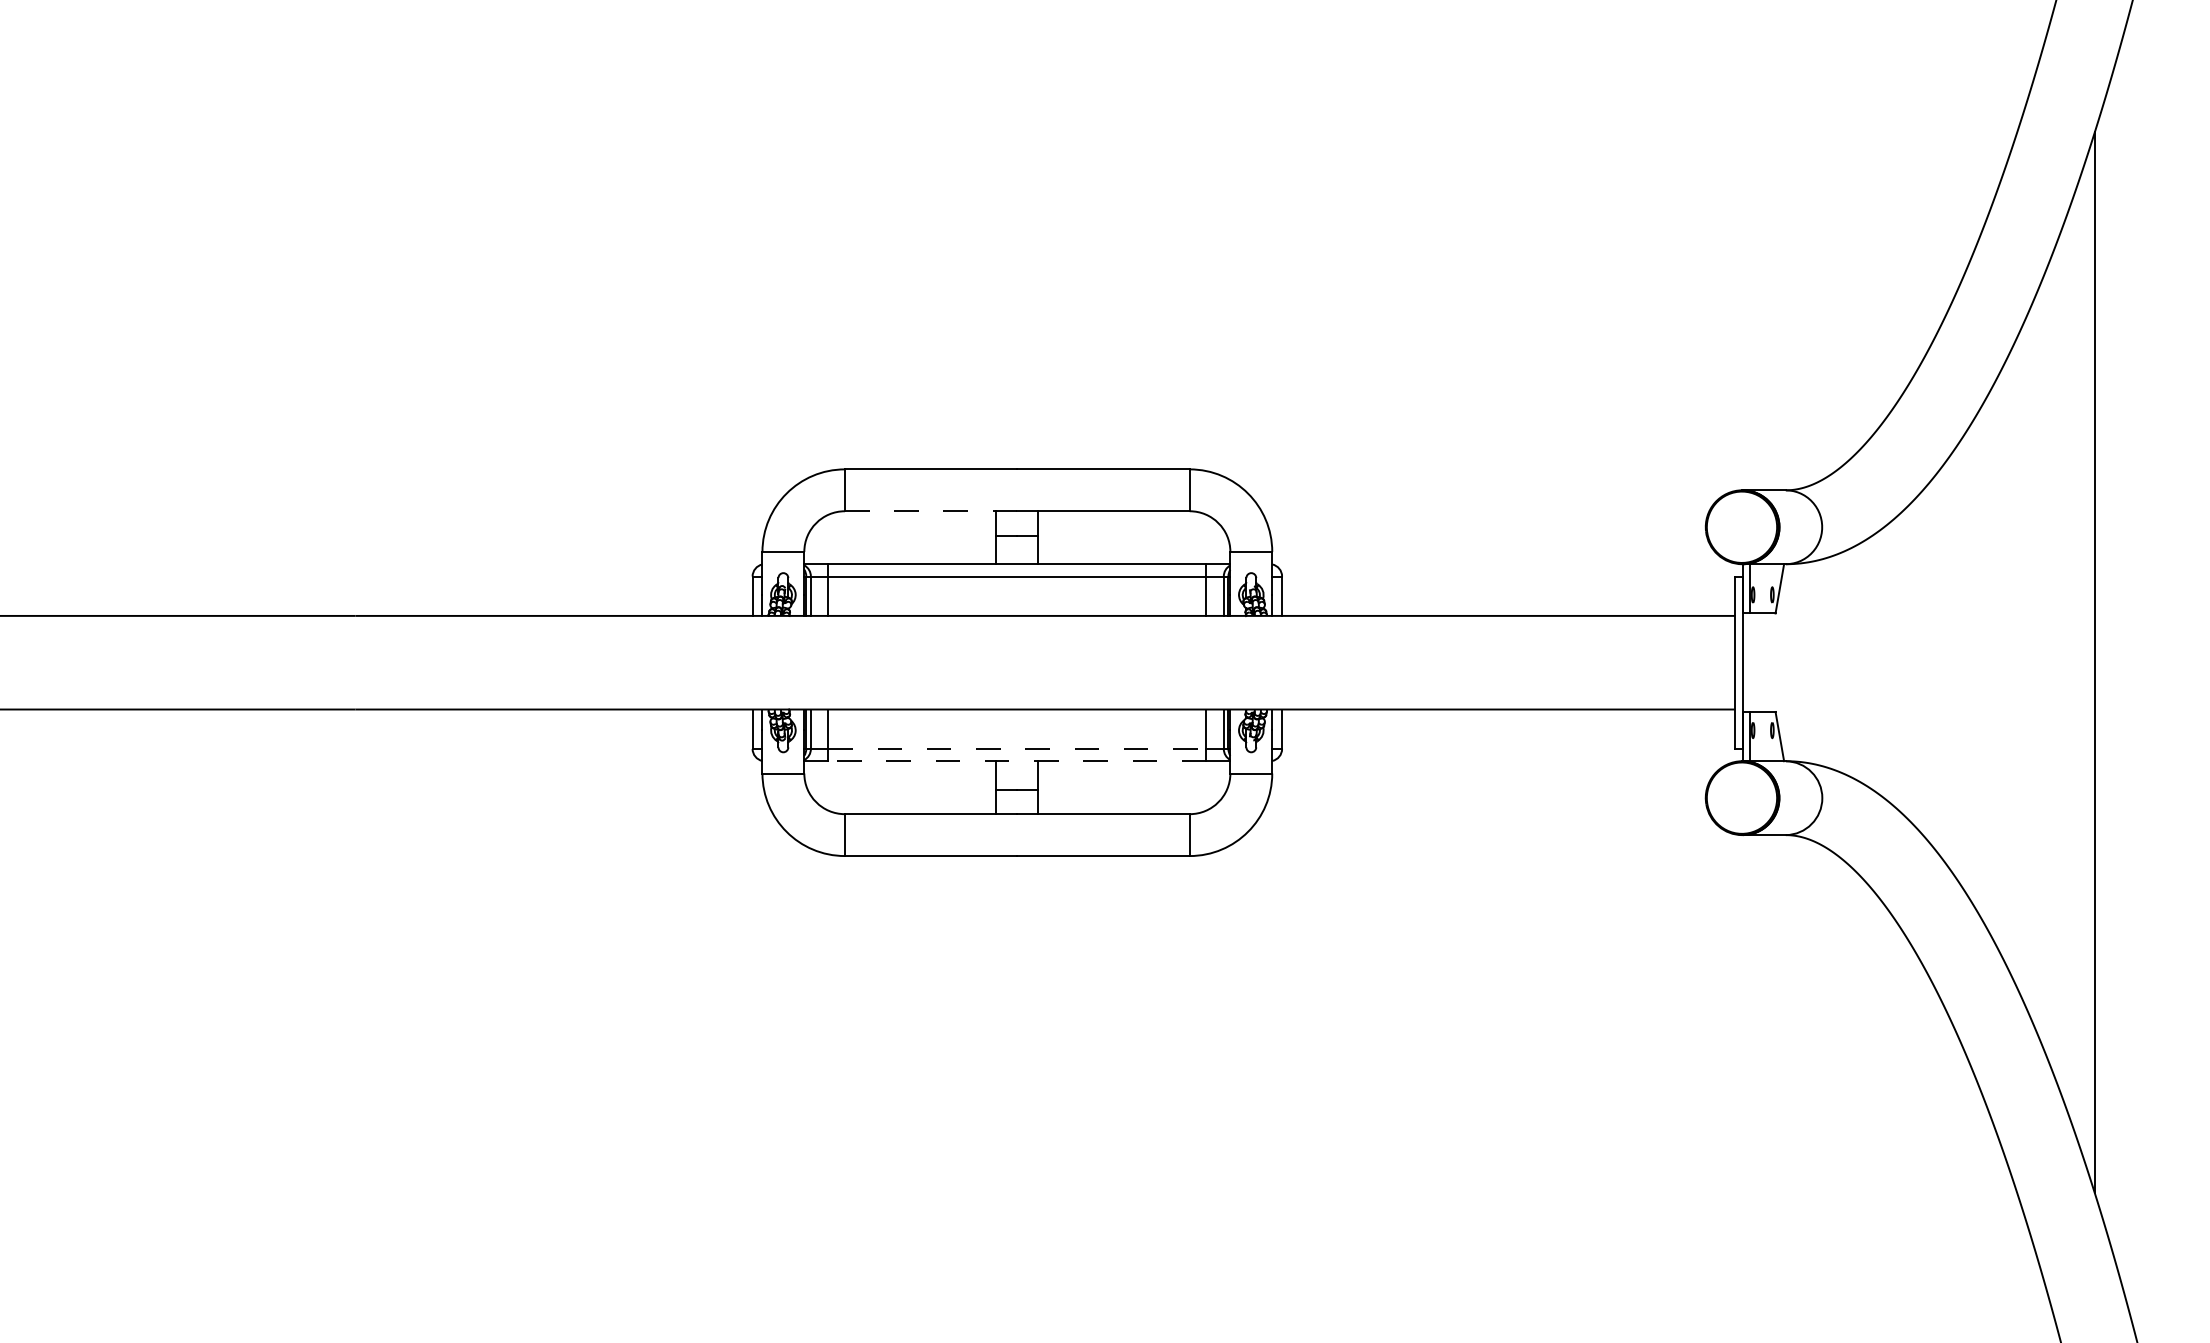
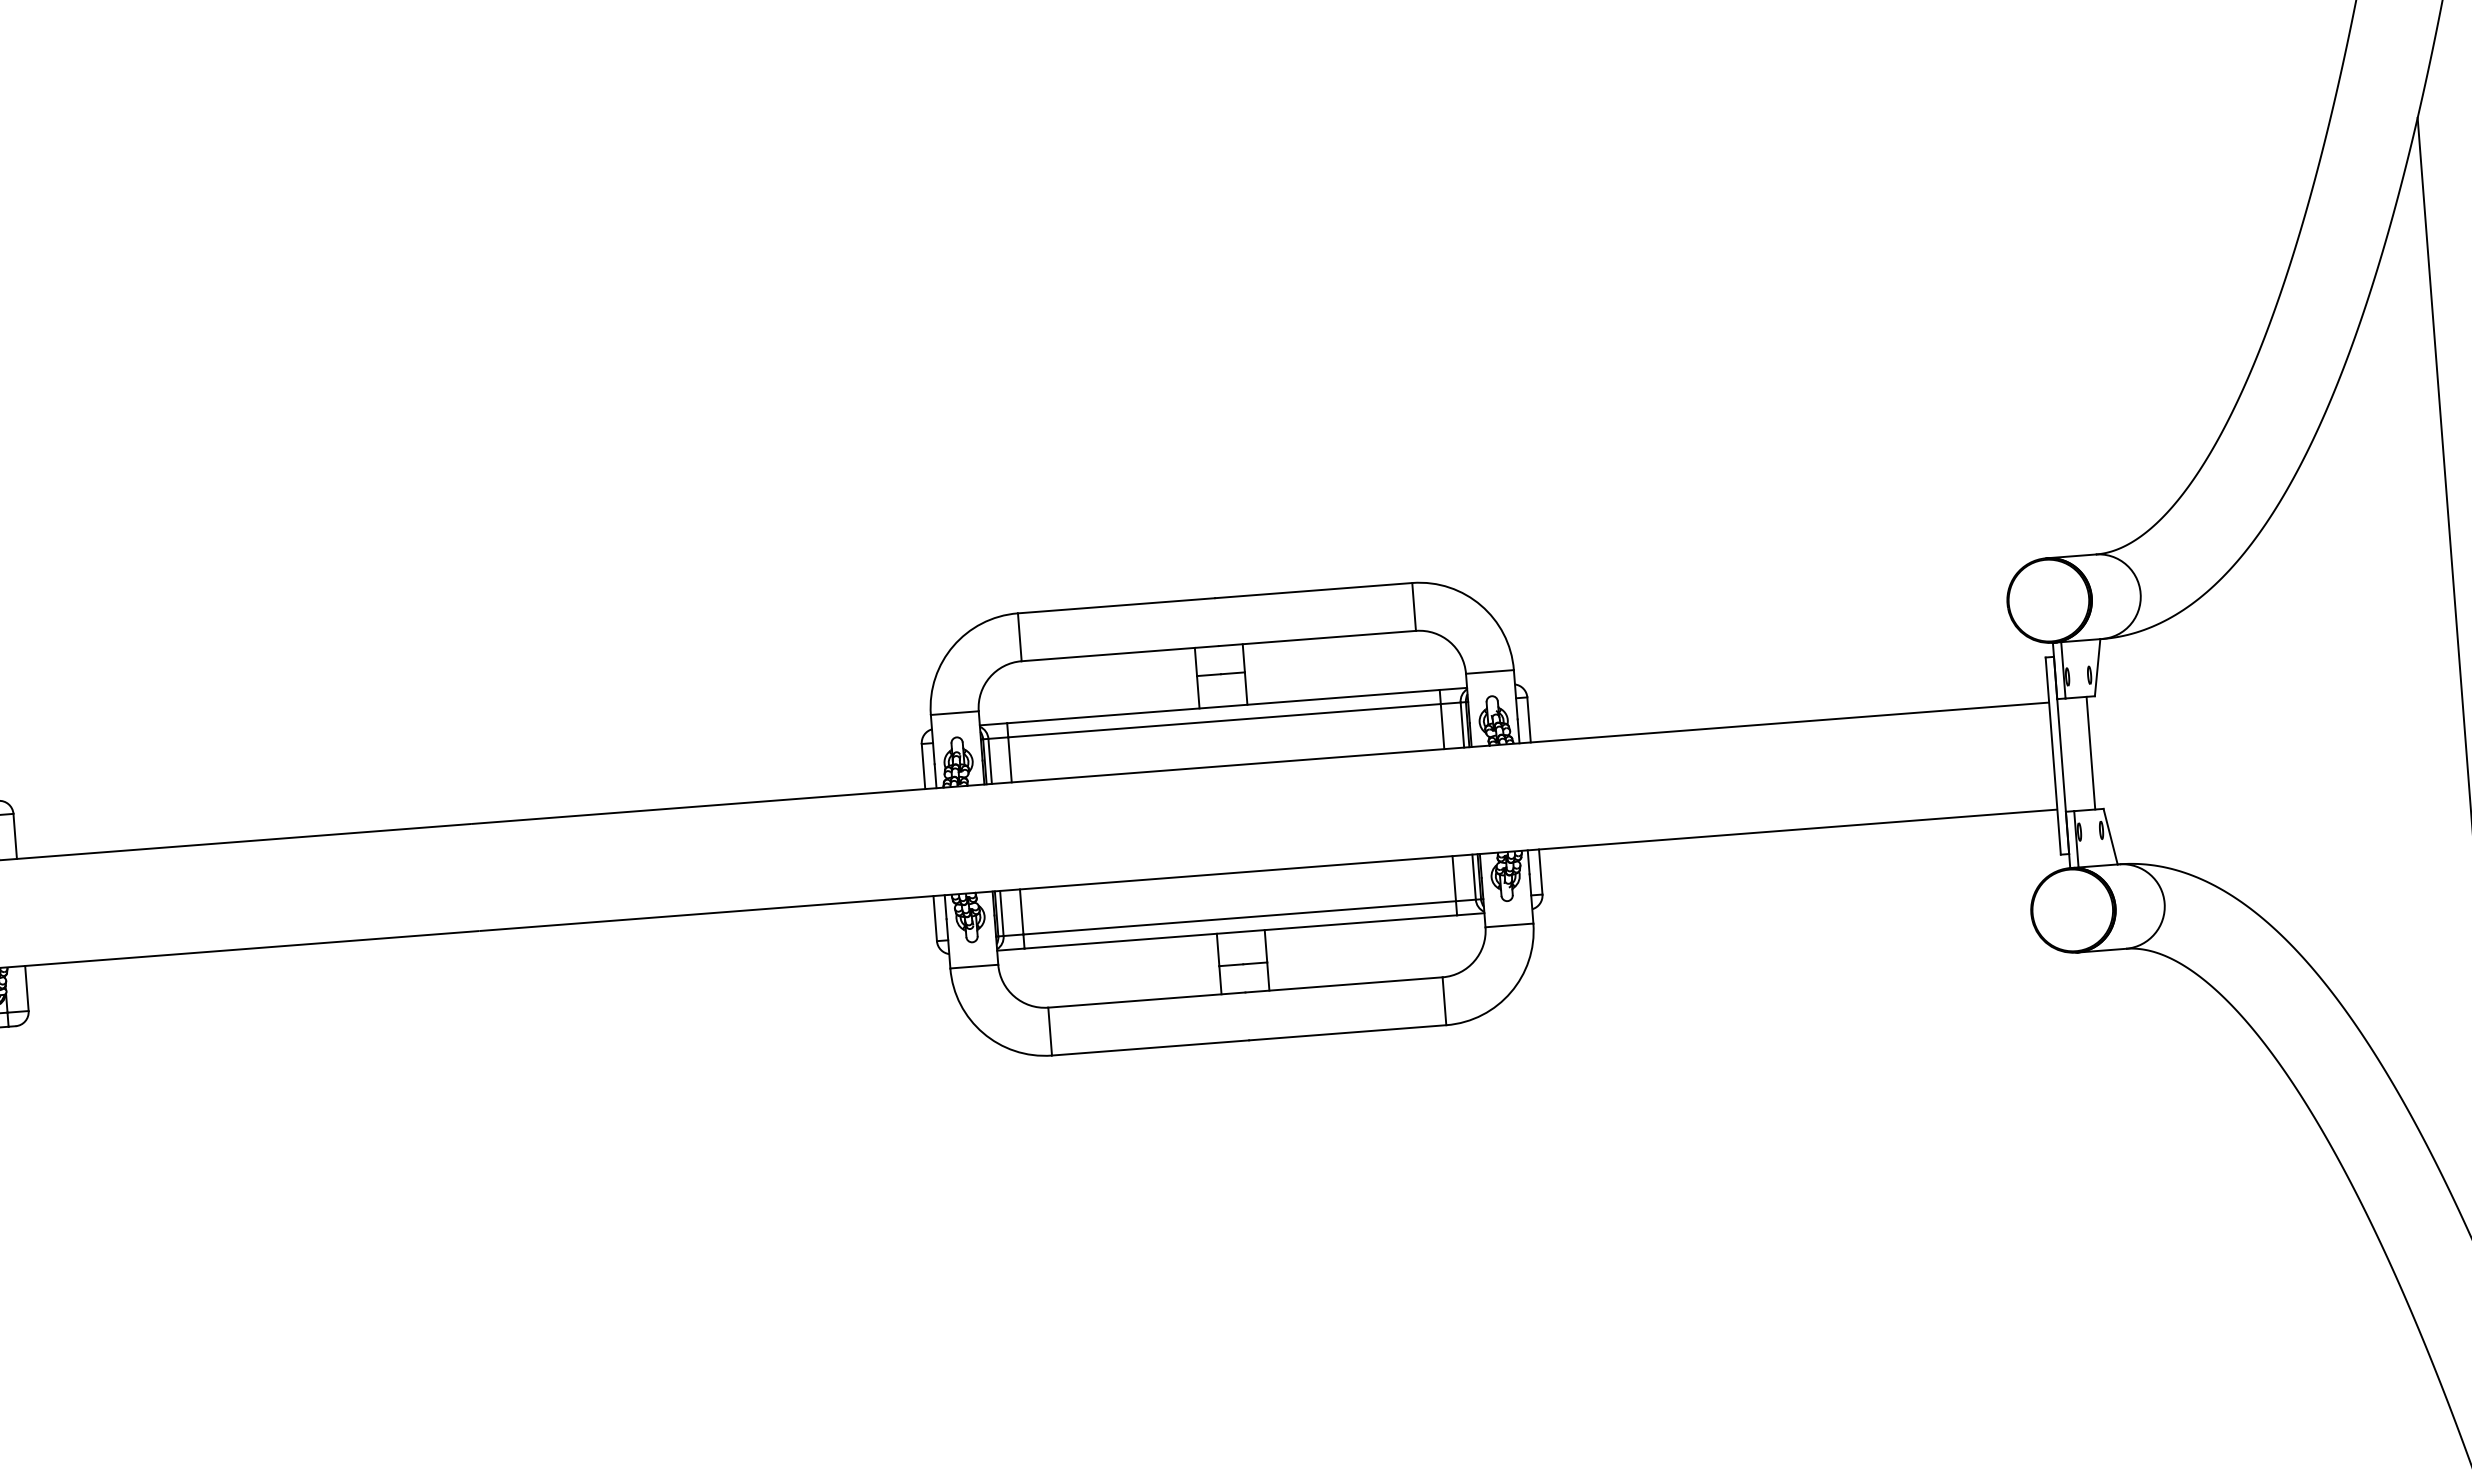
line: (931, 511) -> (1120, 653), dashed -> solid
line: (1768, 662) -> (2091, 752), added
line: (1017, 748) -> (1239, 917), dashed -> solid
line: (1016, 761) -> (1239, 932), dashed -> solid

